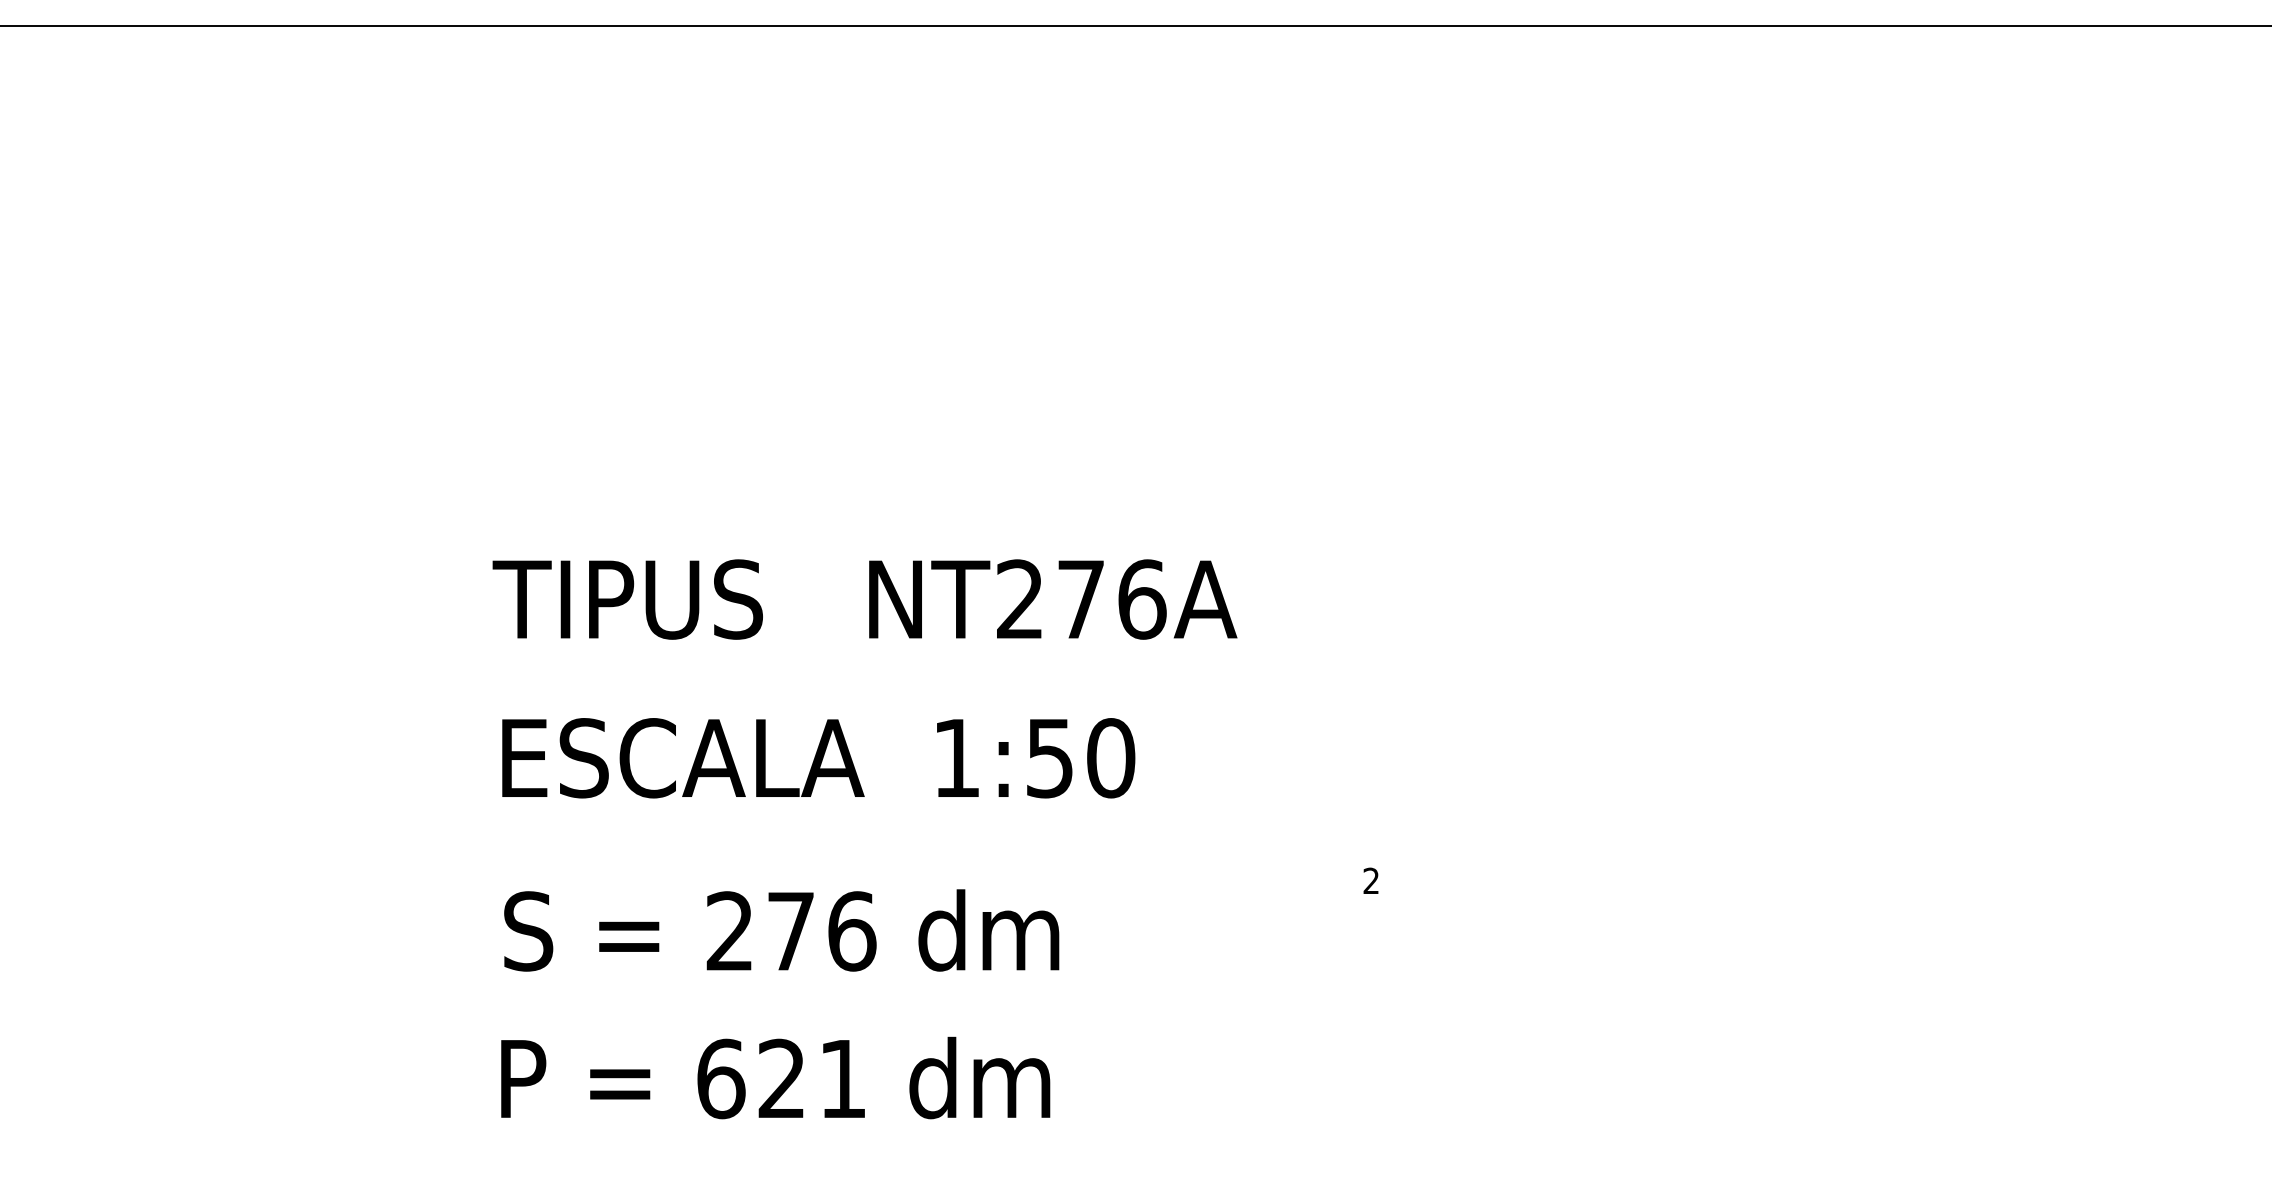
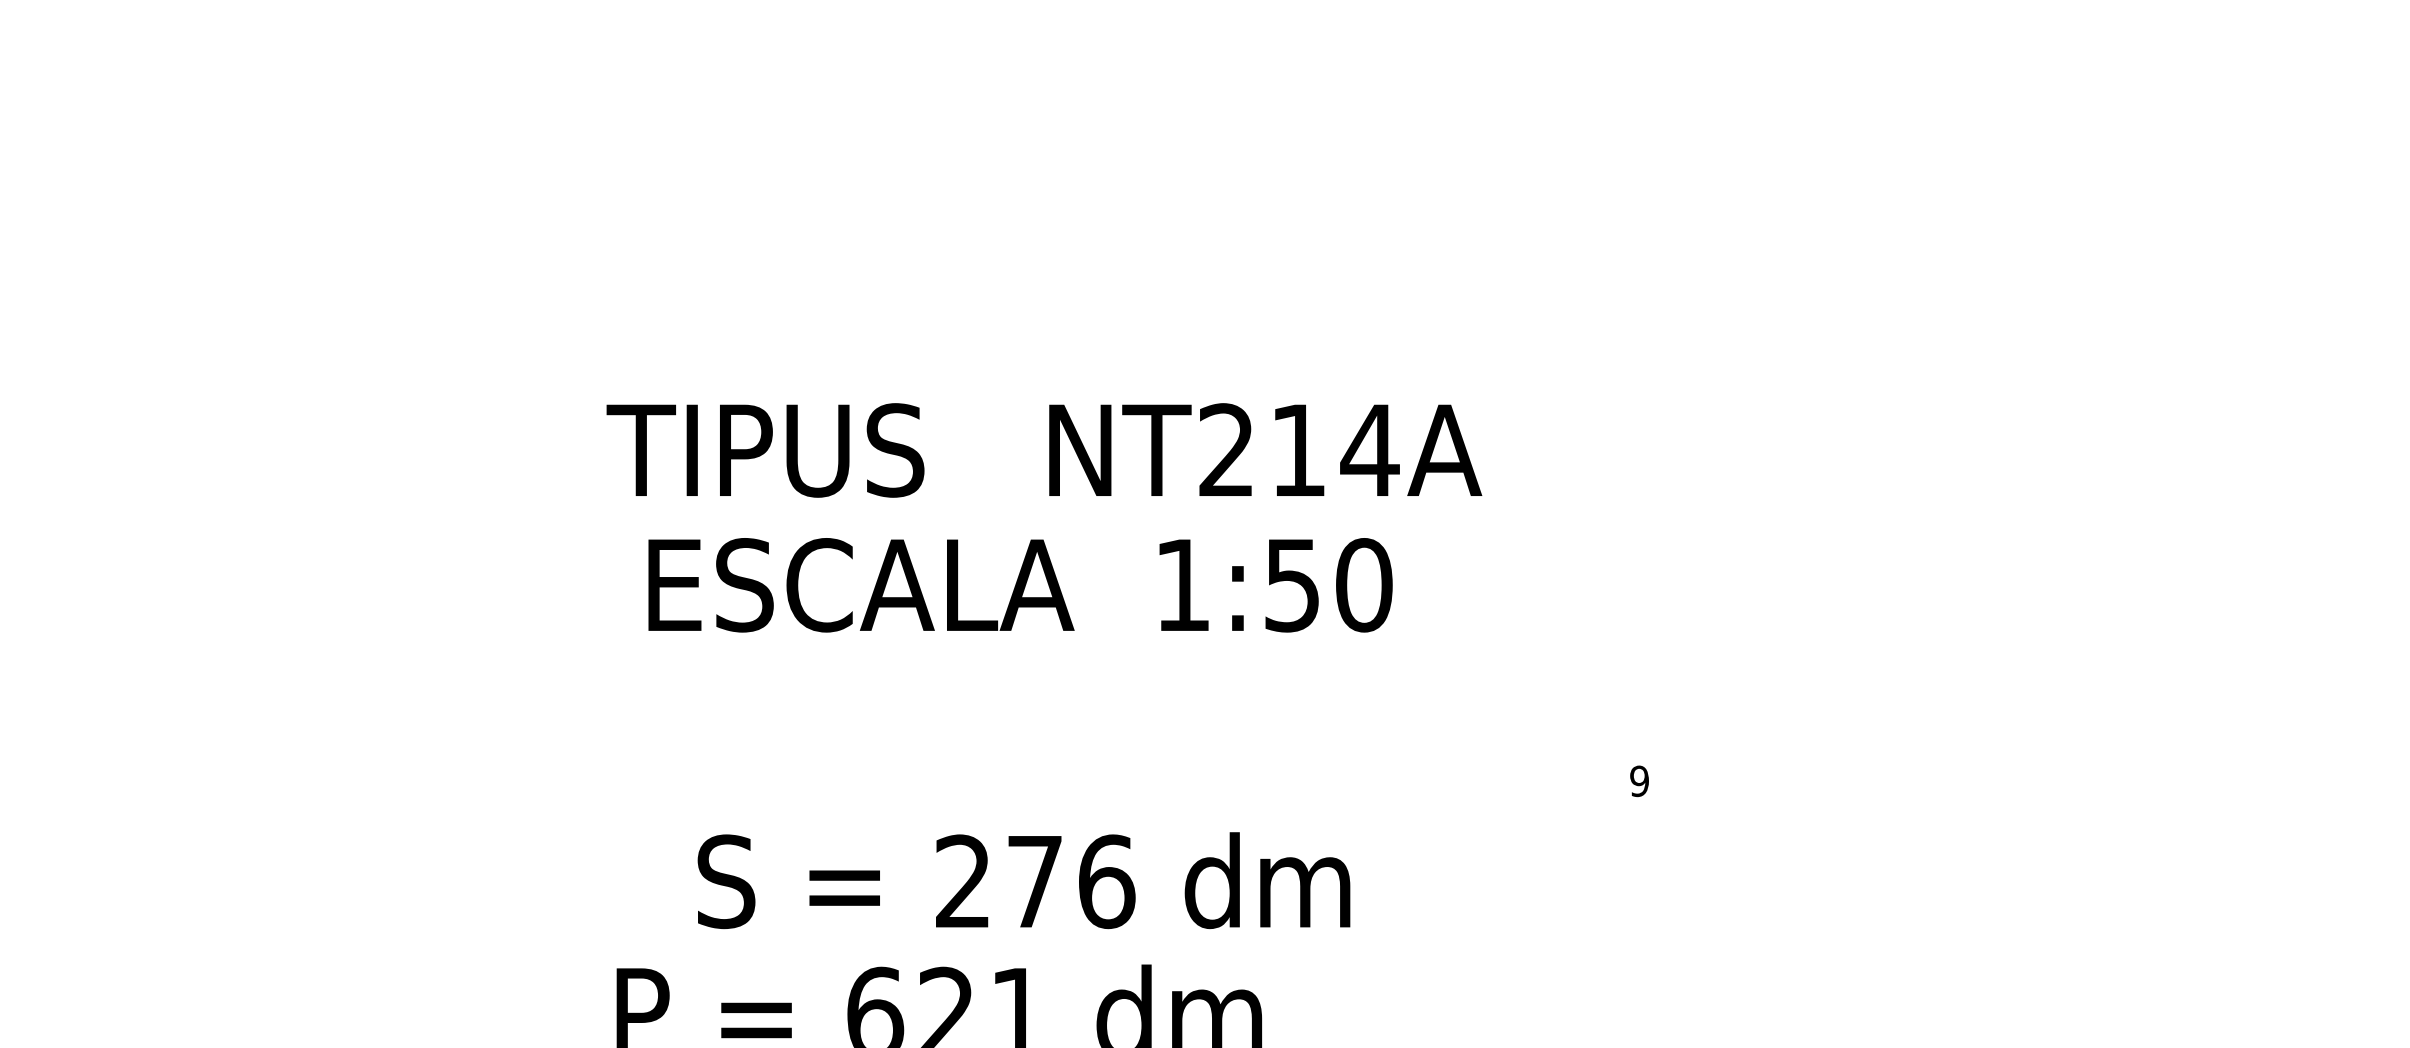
text: (1112, 599) -> (1335, 450), NT276A -> NT214A
text: (818, 758) -> (1020, 585), moved
text: (1371, 880) -> (1639, 780), 2 -> 9
text: (781, 930) -> (1023, 880), moved

